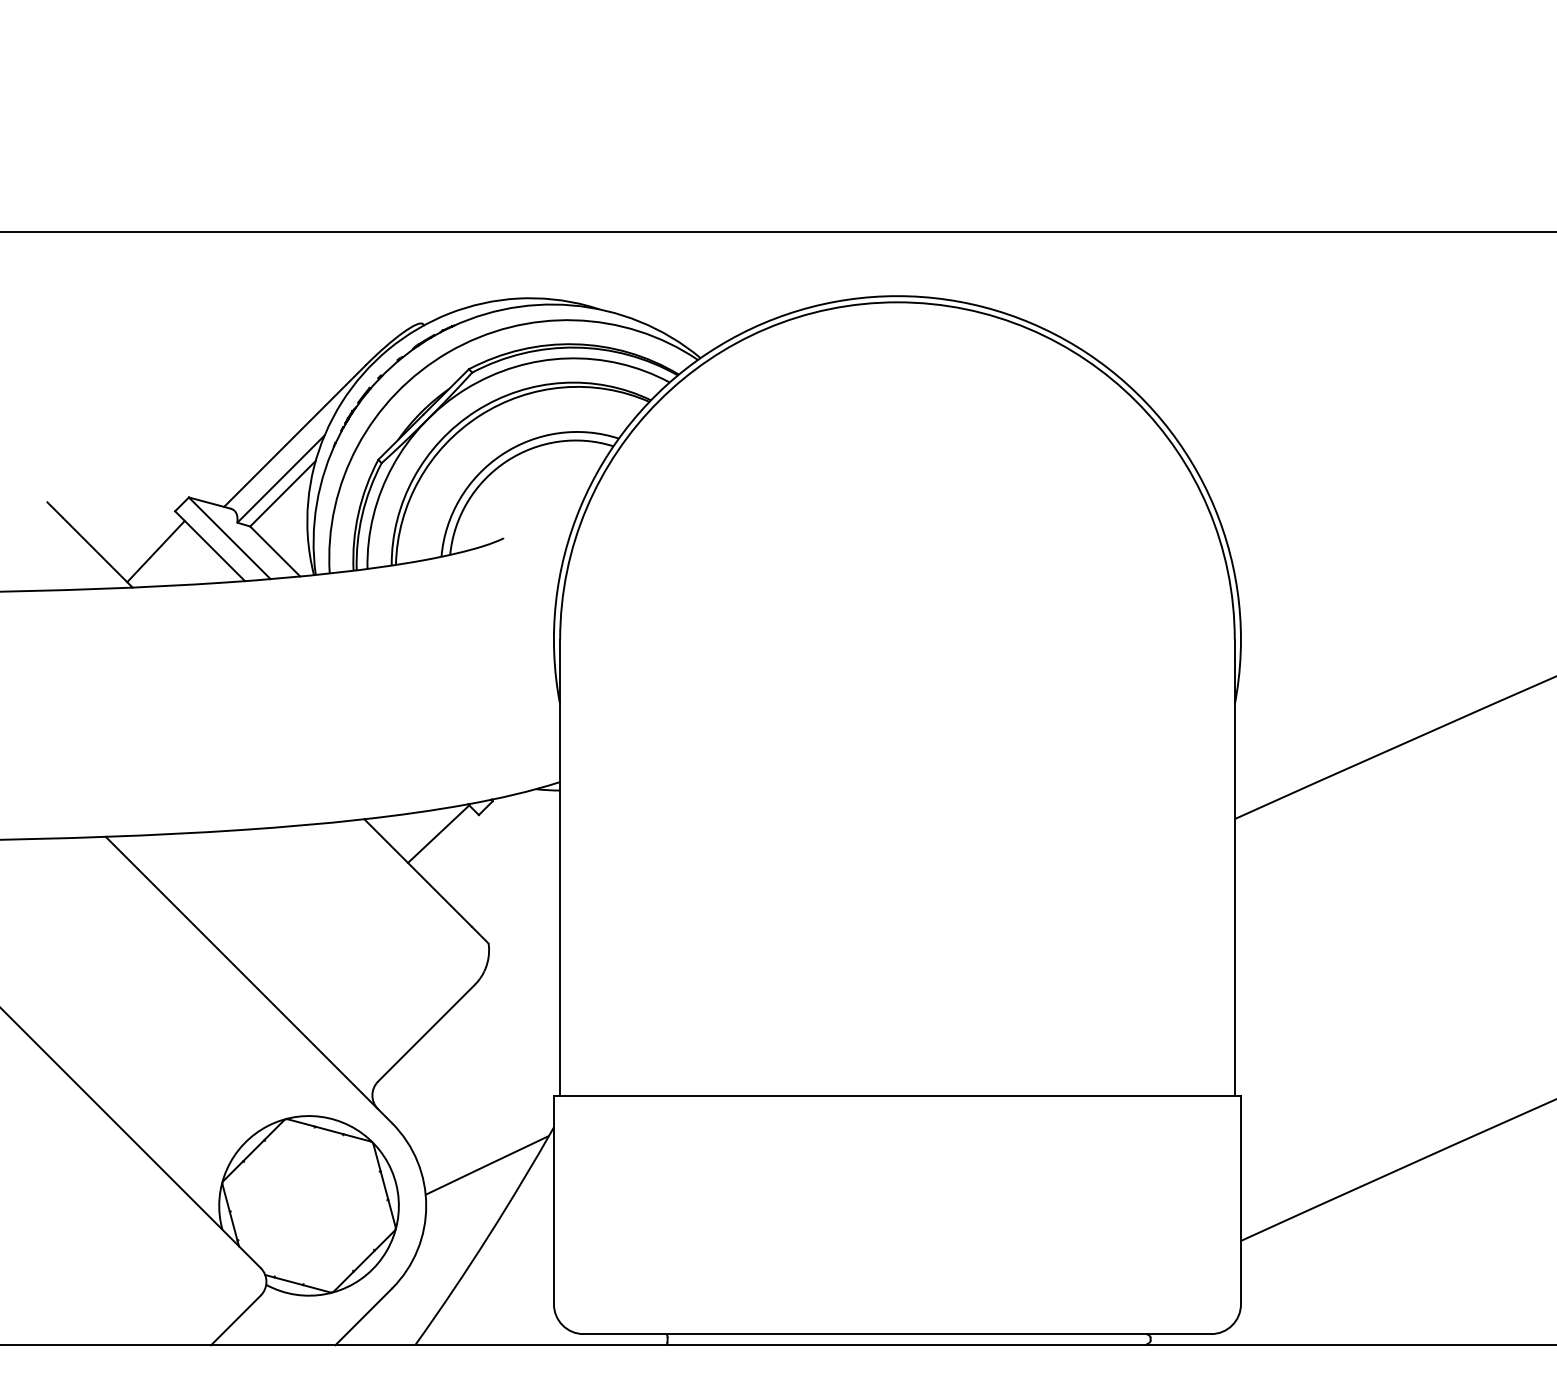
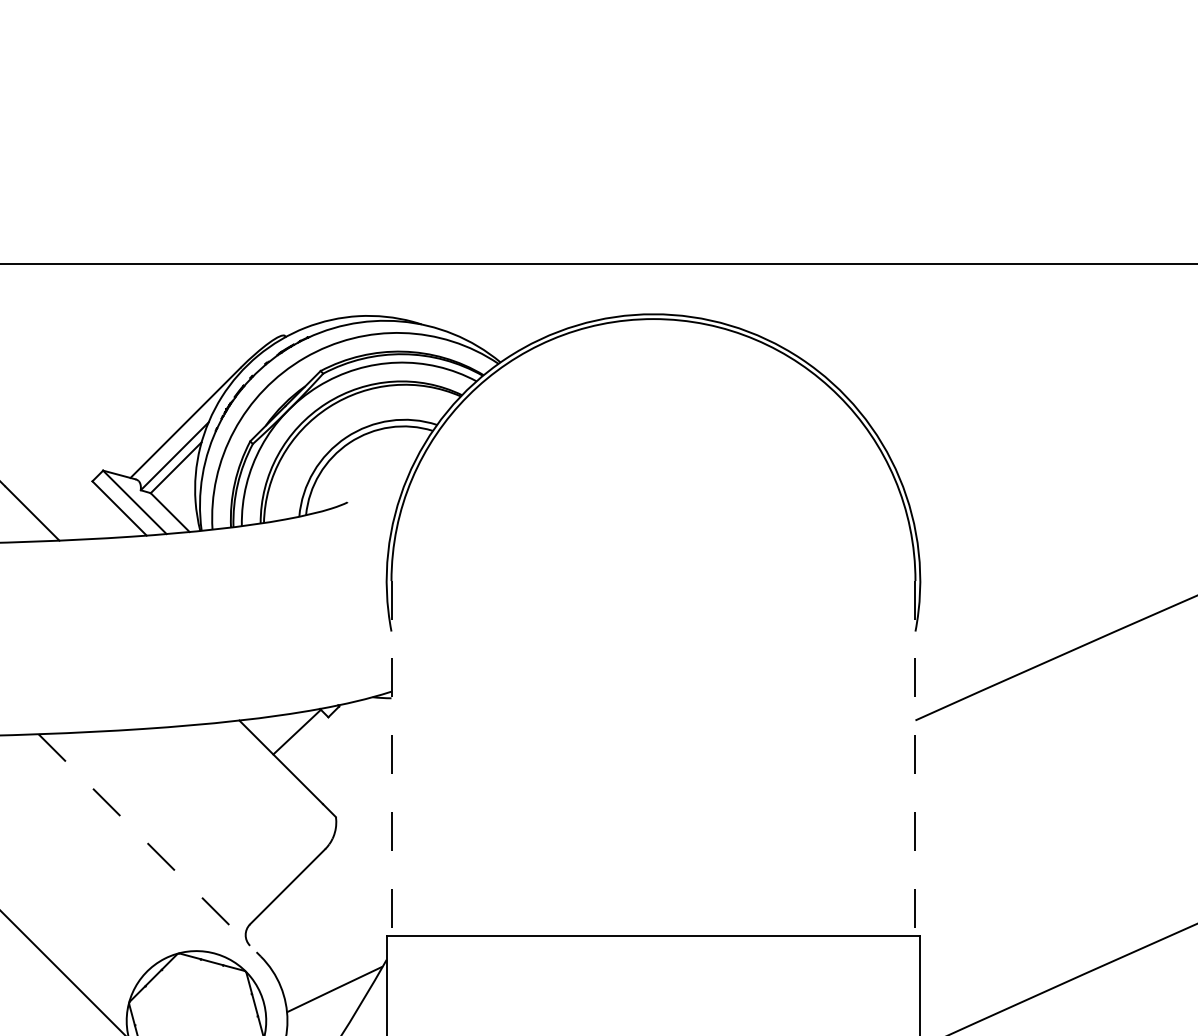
line: (155, 551) -> (77, 512), removed
line: (560, 868) -> (391, 758), solid -> dashed
line: (1234, 868) -> (915, 758), solid -> dashed
line: (249, 980) -> (150, 845), solid -> dashed

